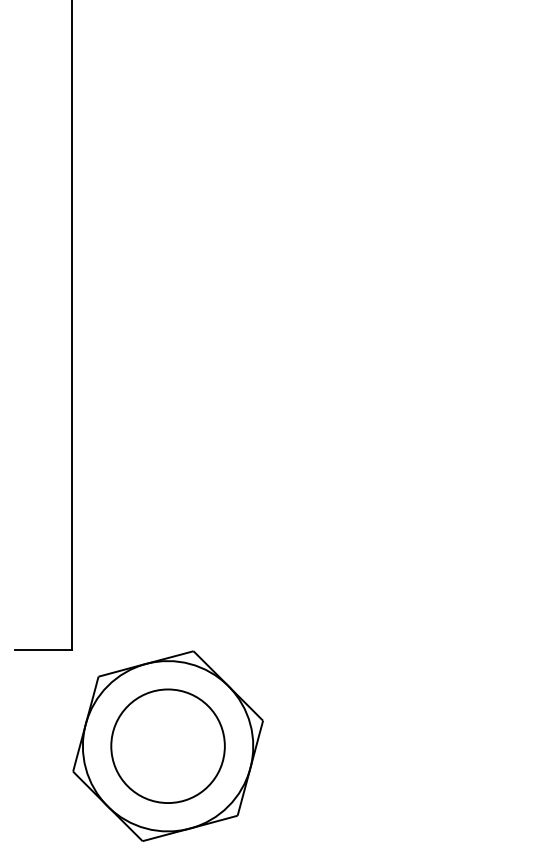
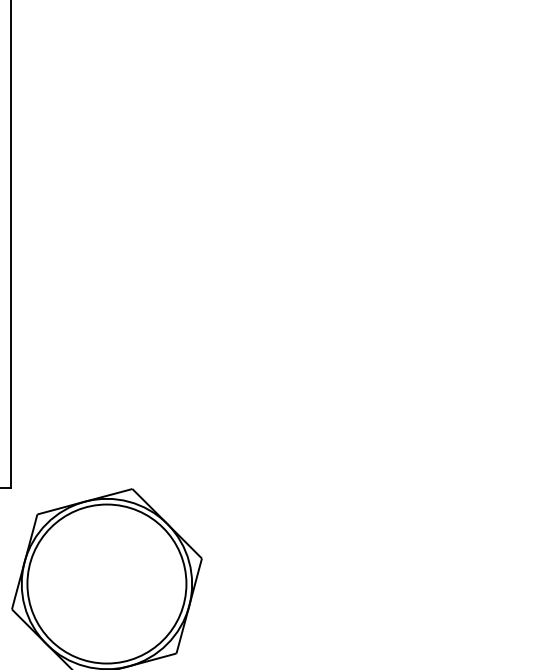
circle: (167, 746) -> (106, 584), size x1.4

